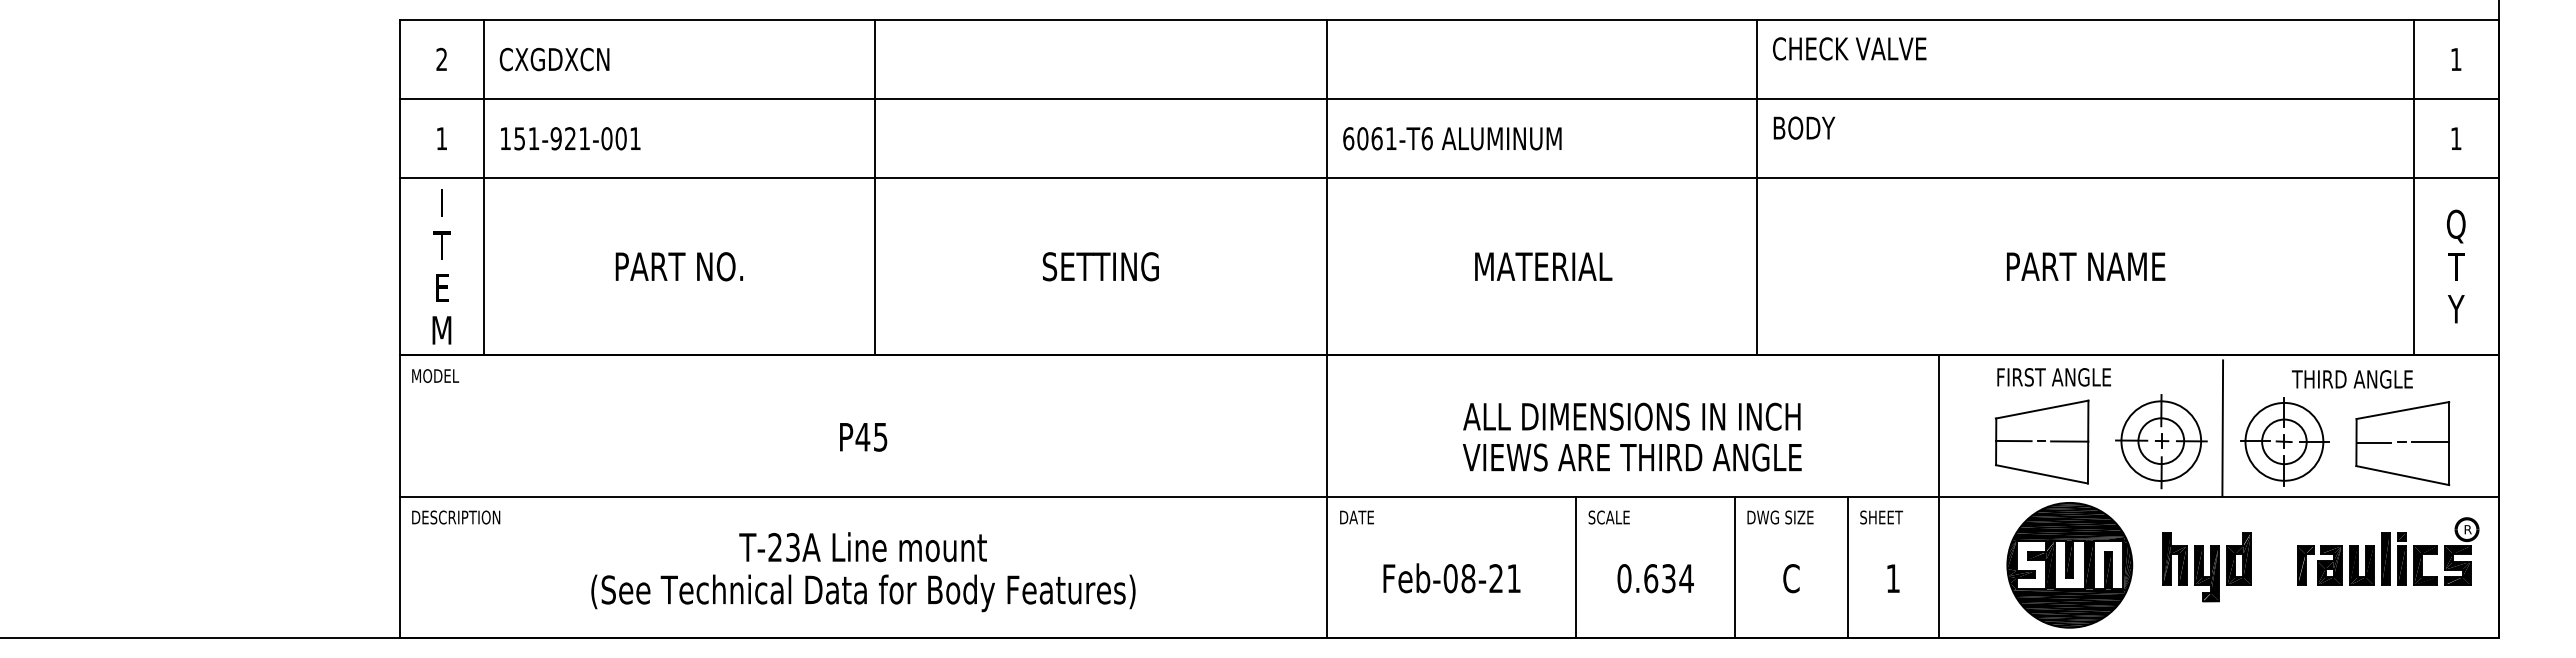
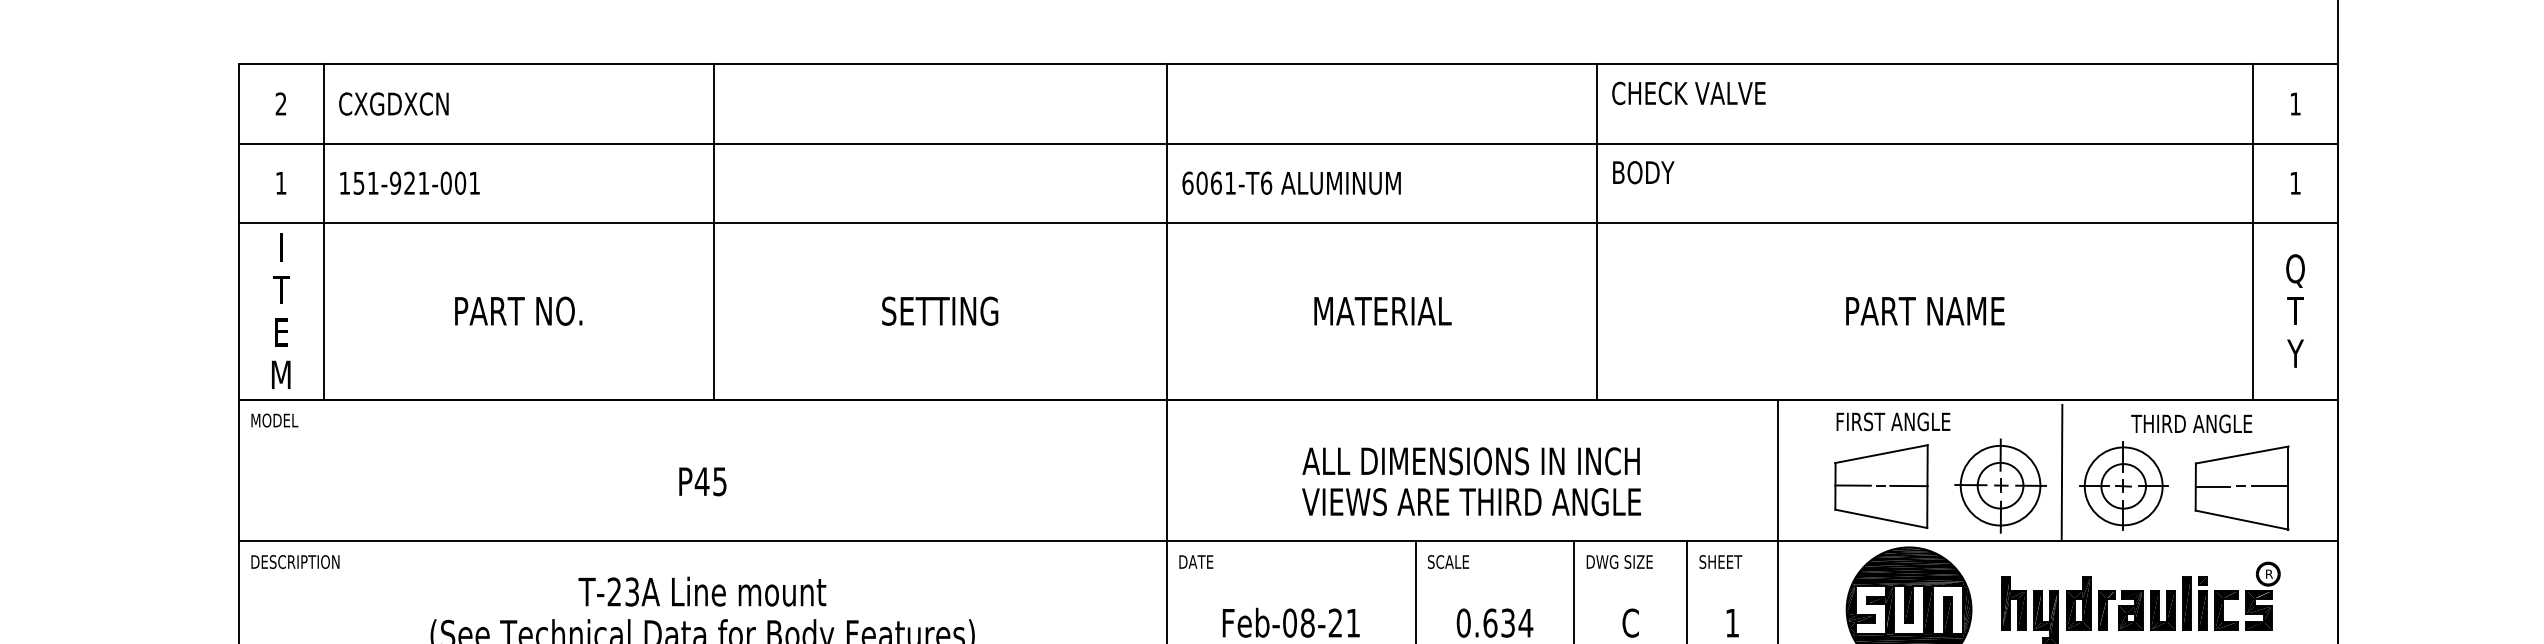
part: (2388, 551) -> (2189, 596), moved

